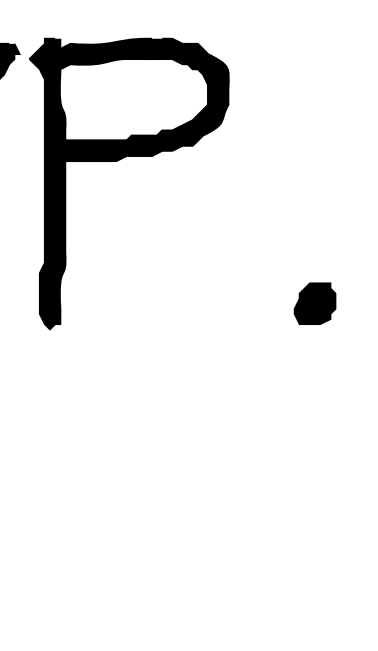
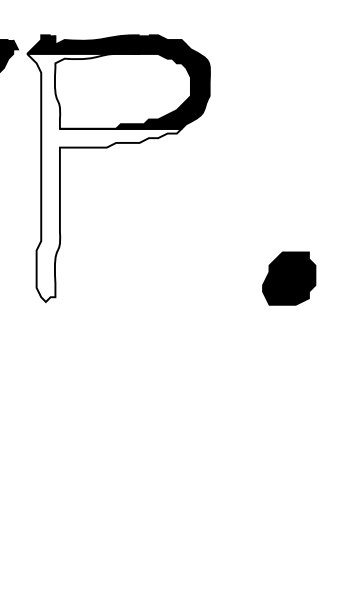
fill: (113, 193) -> (104, 177), removed
part: (314, 303) -> (288, 278), size x1.4

